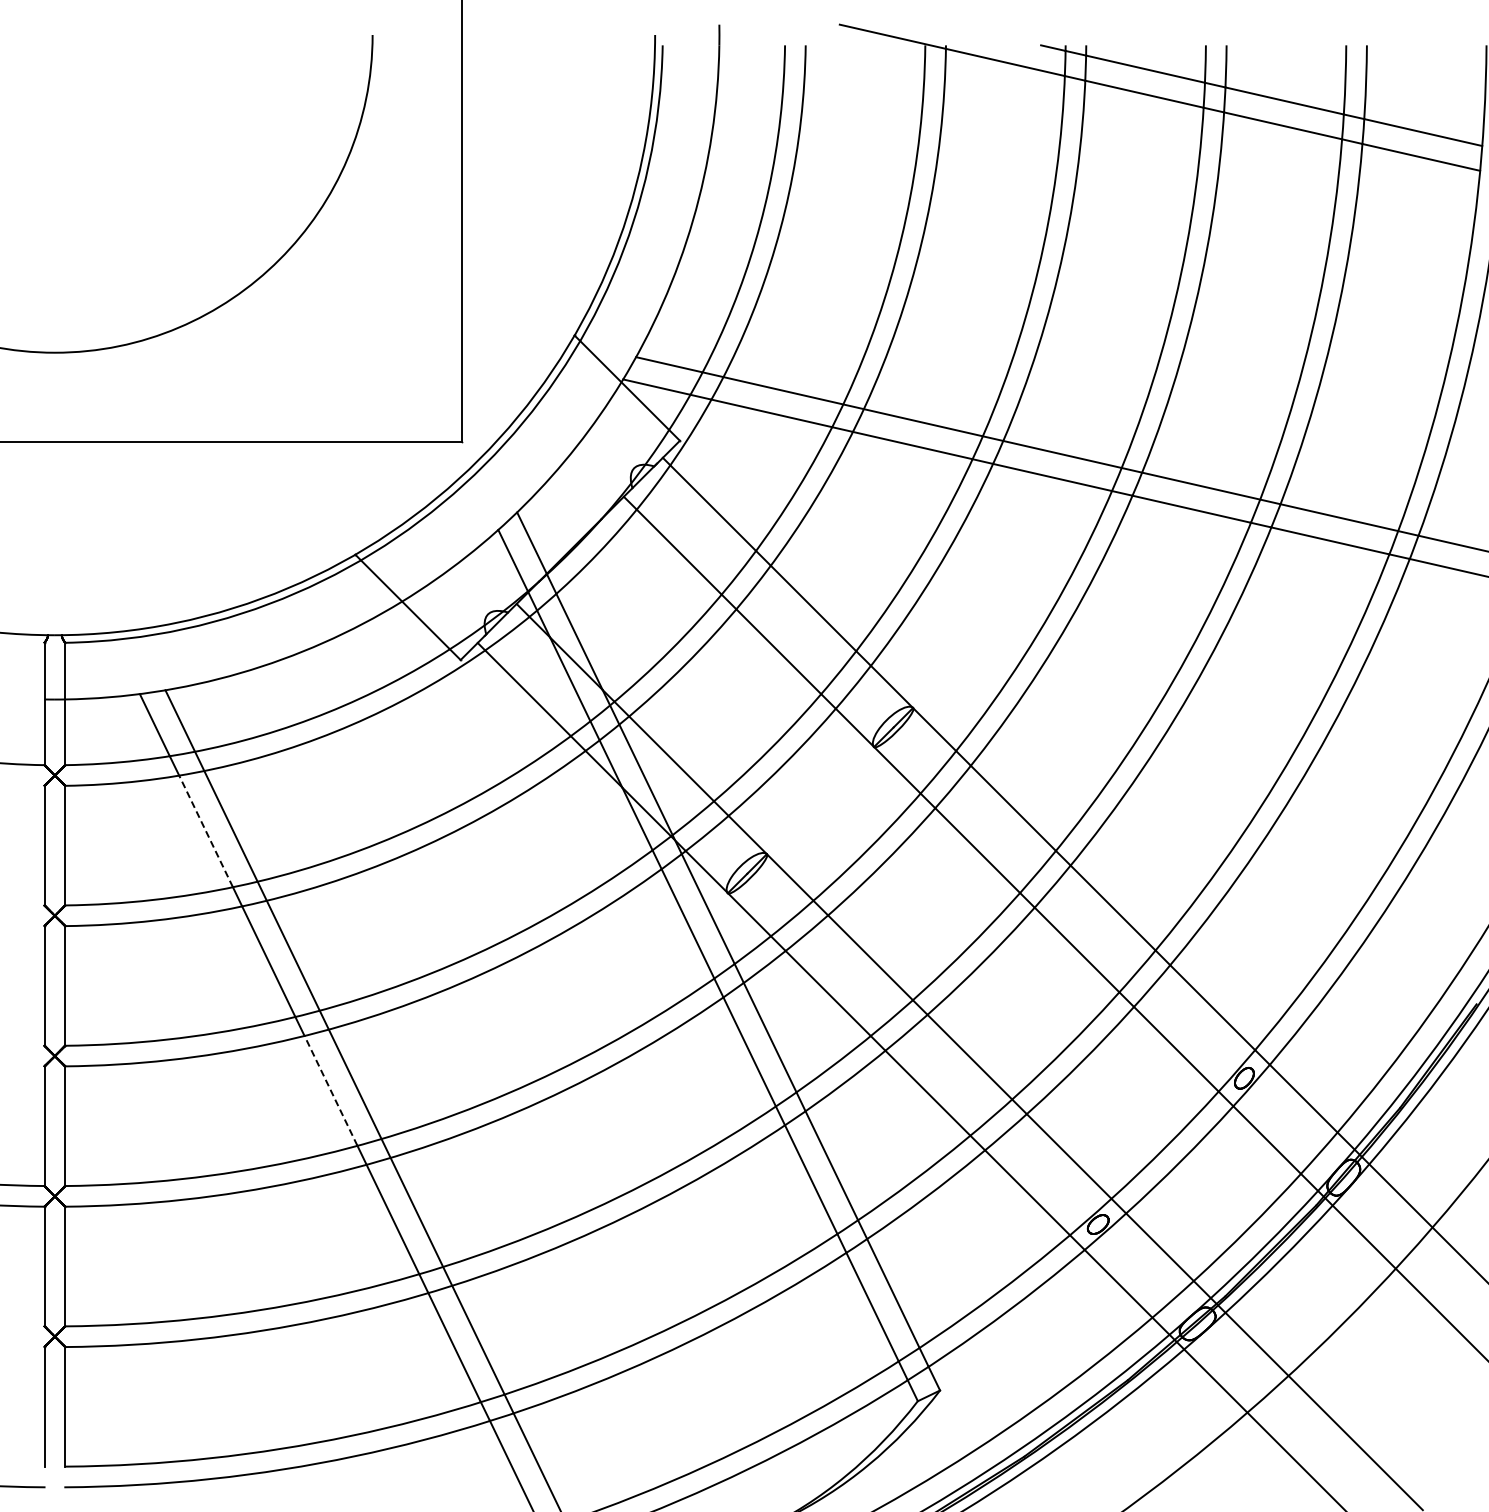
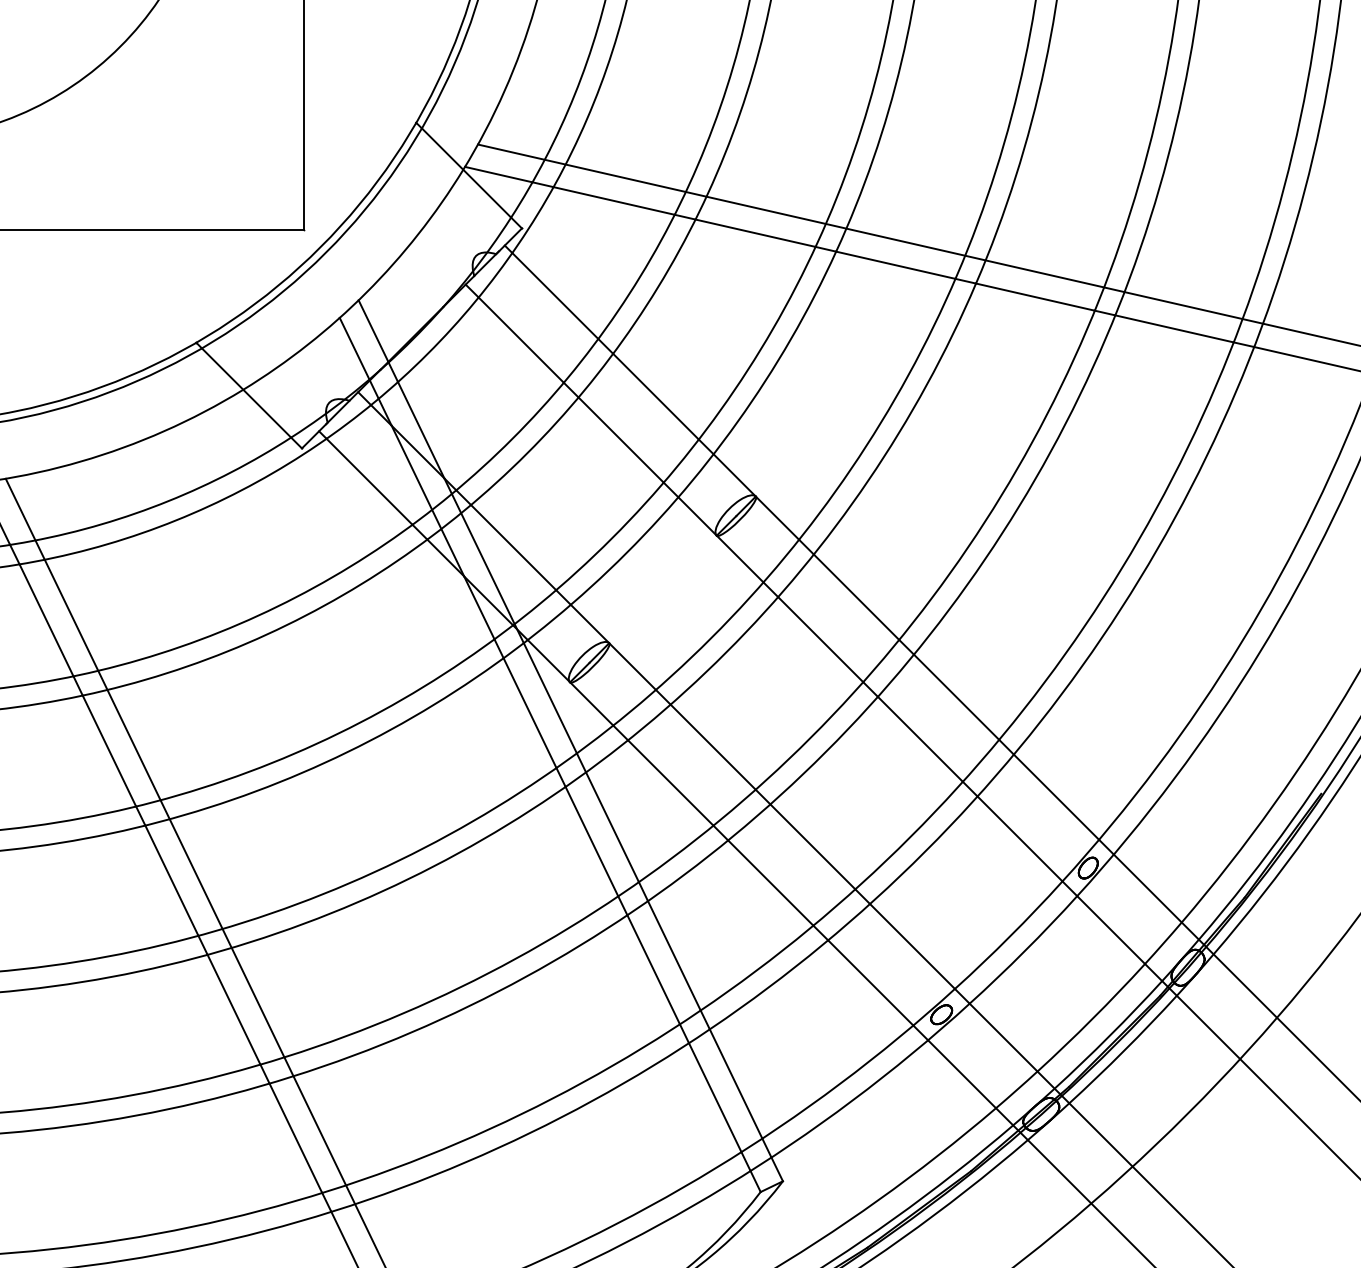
line: (206, 831) -> (46, 620), dashed -> solid
line: (330, 1090) -> (171, 880), dashed -> solid

